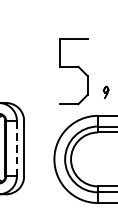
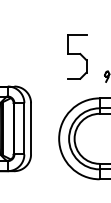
part: (74, 70) -> (77, 56), size x0.71
line: (17, 148) -> (24, 128), dashed -> solid

